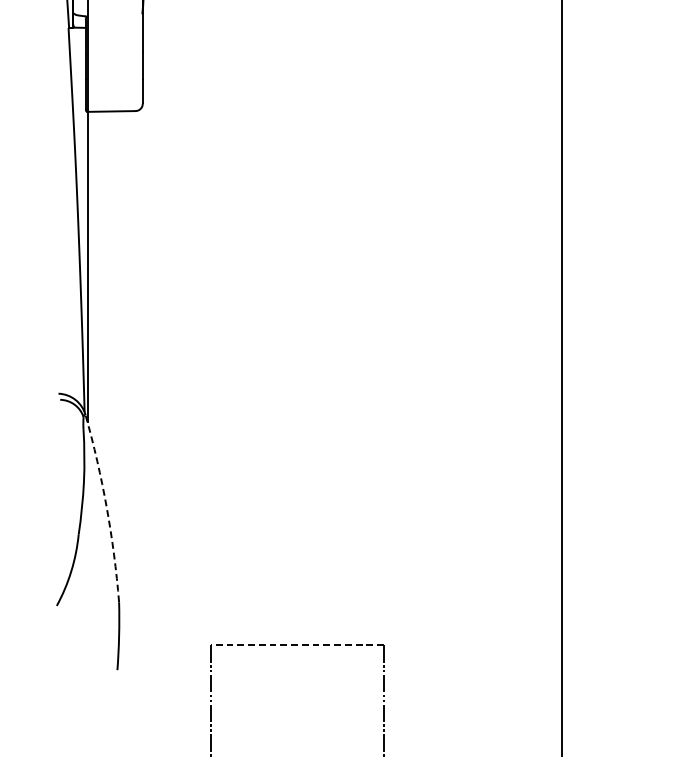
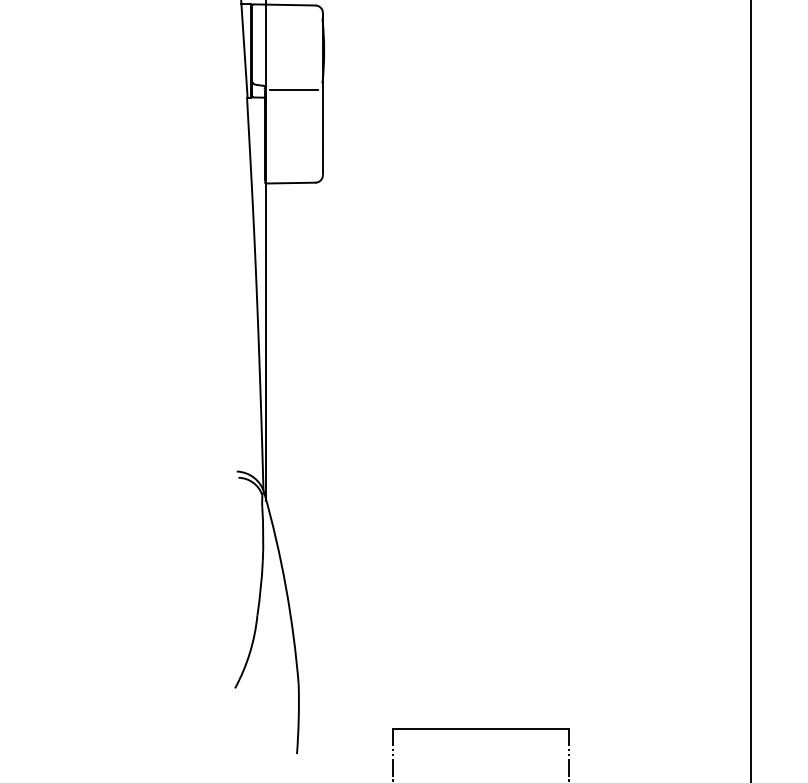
line: (114, 20) -> (293, 90), added
arc: (107, 508) -> (286, 588), dashed -> solid
line: (296, 645) -> (480, 728), dashed -> solid

